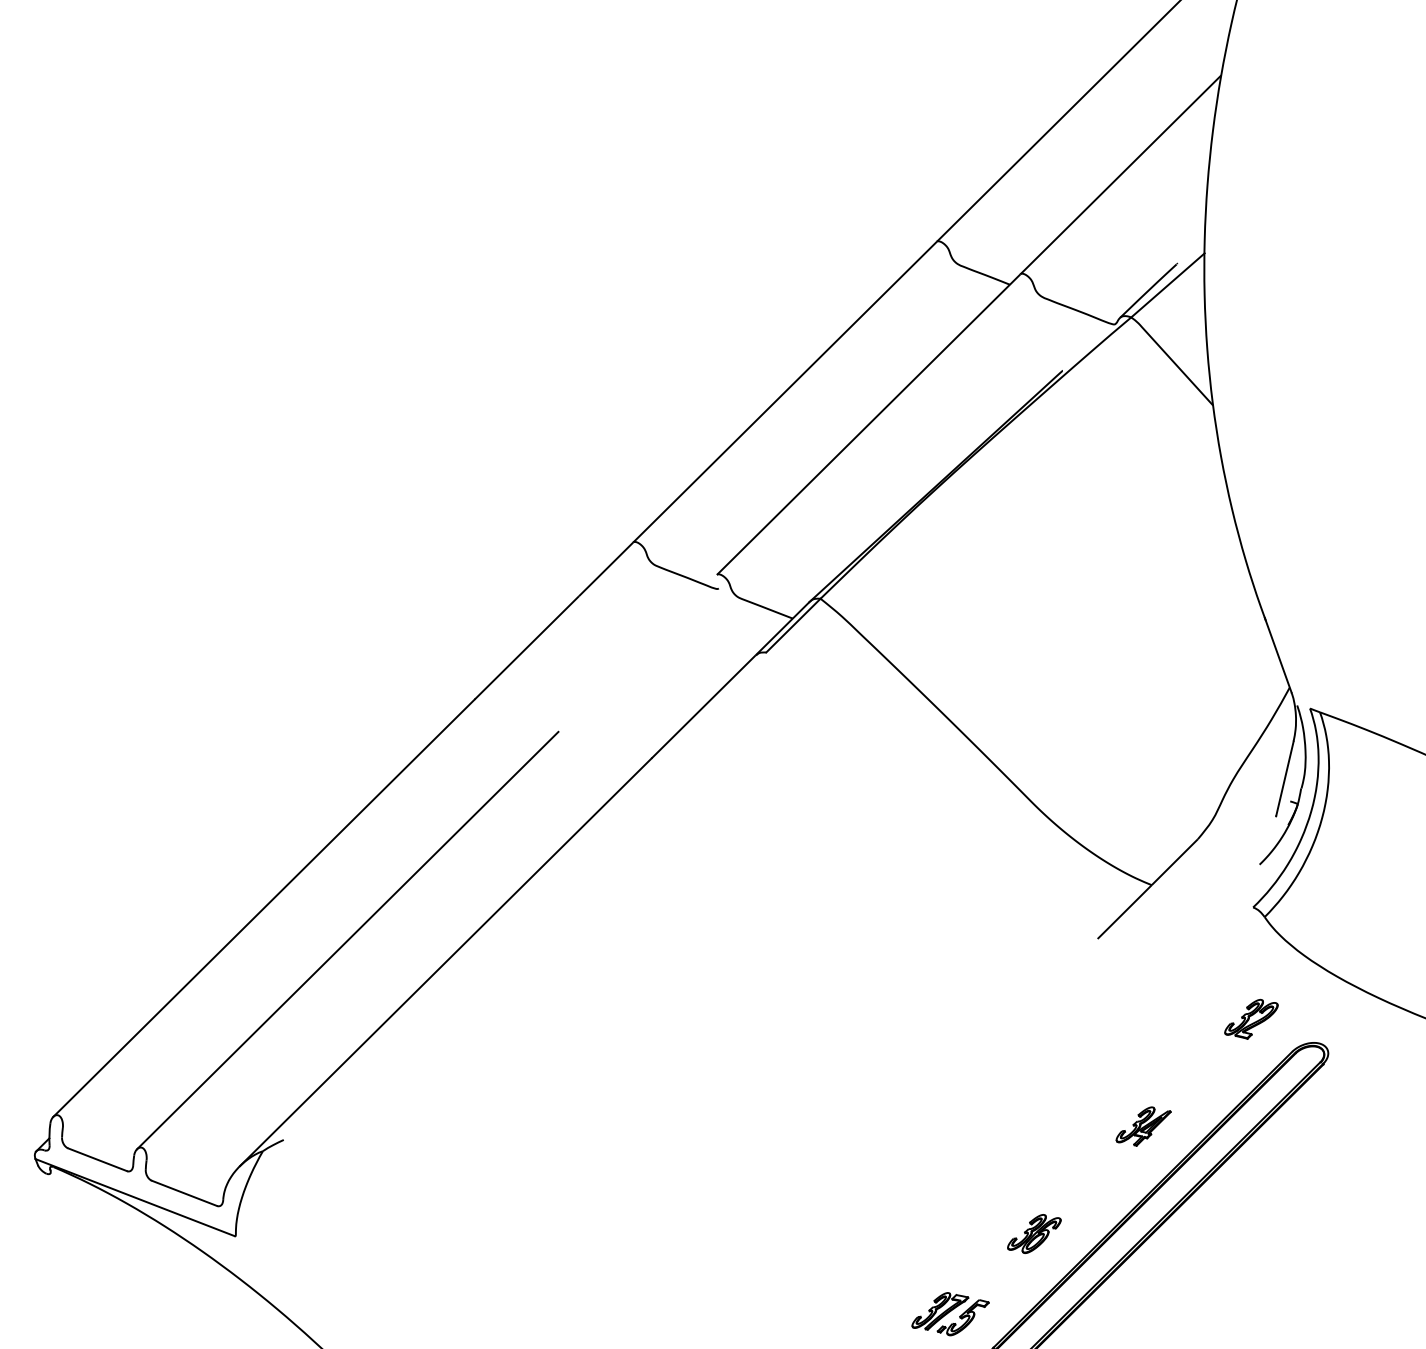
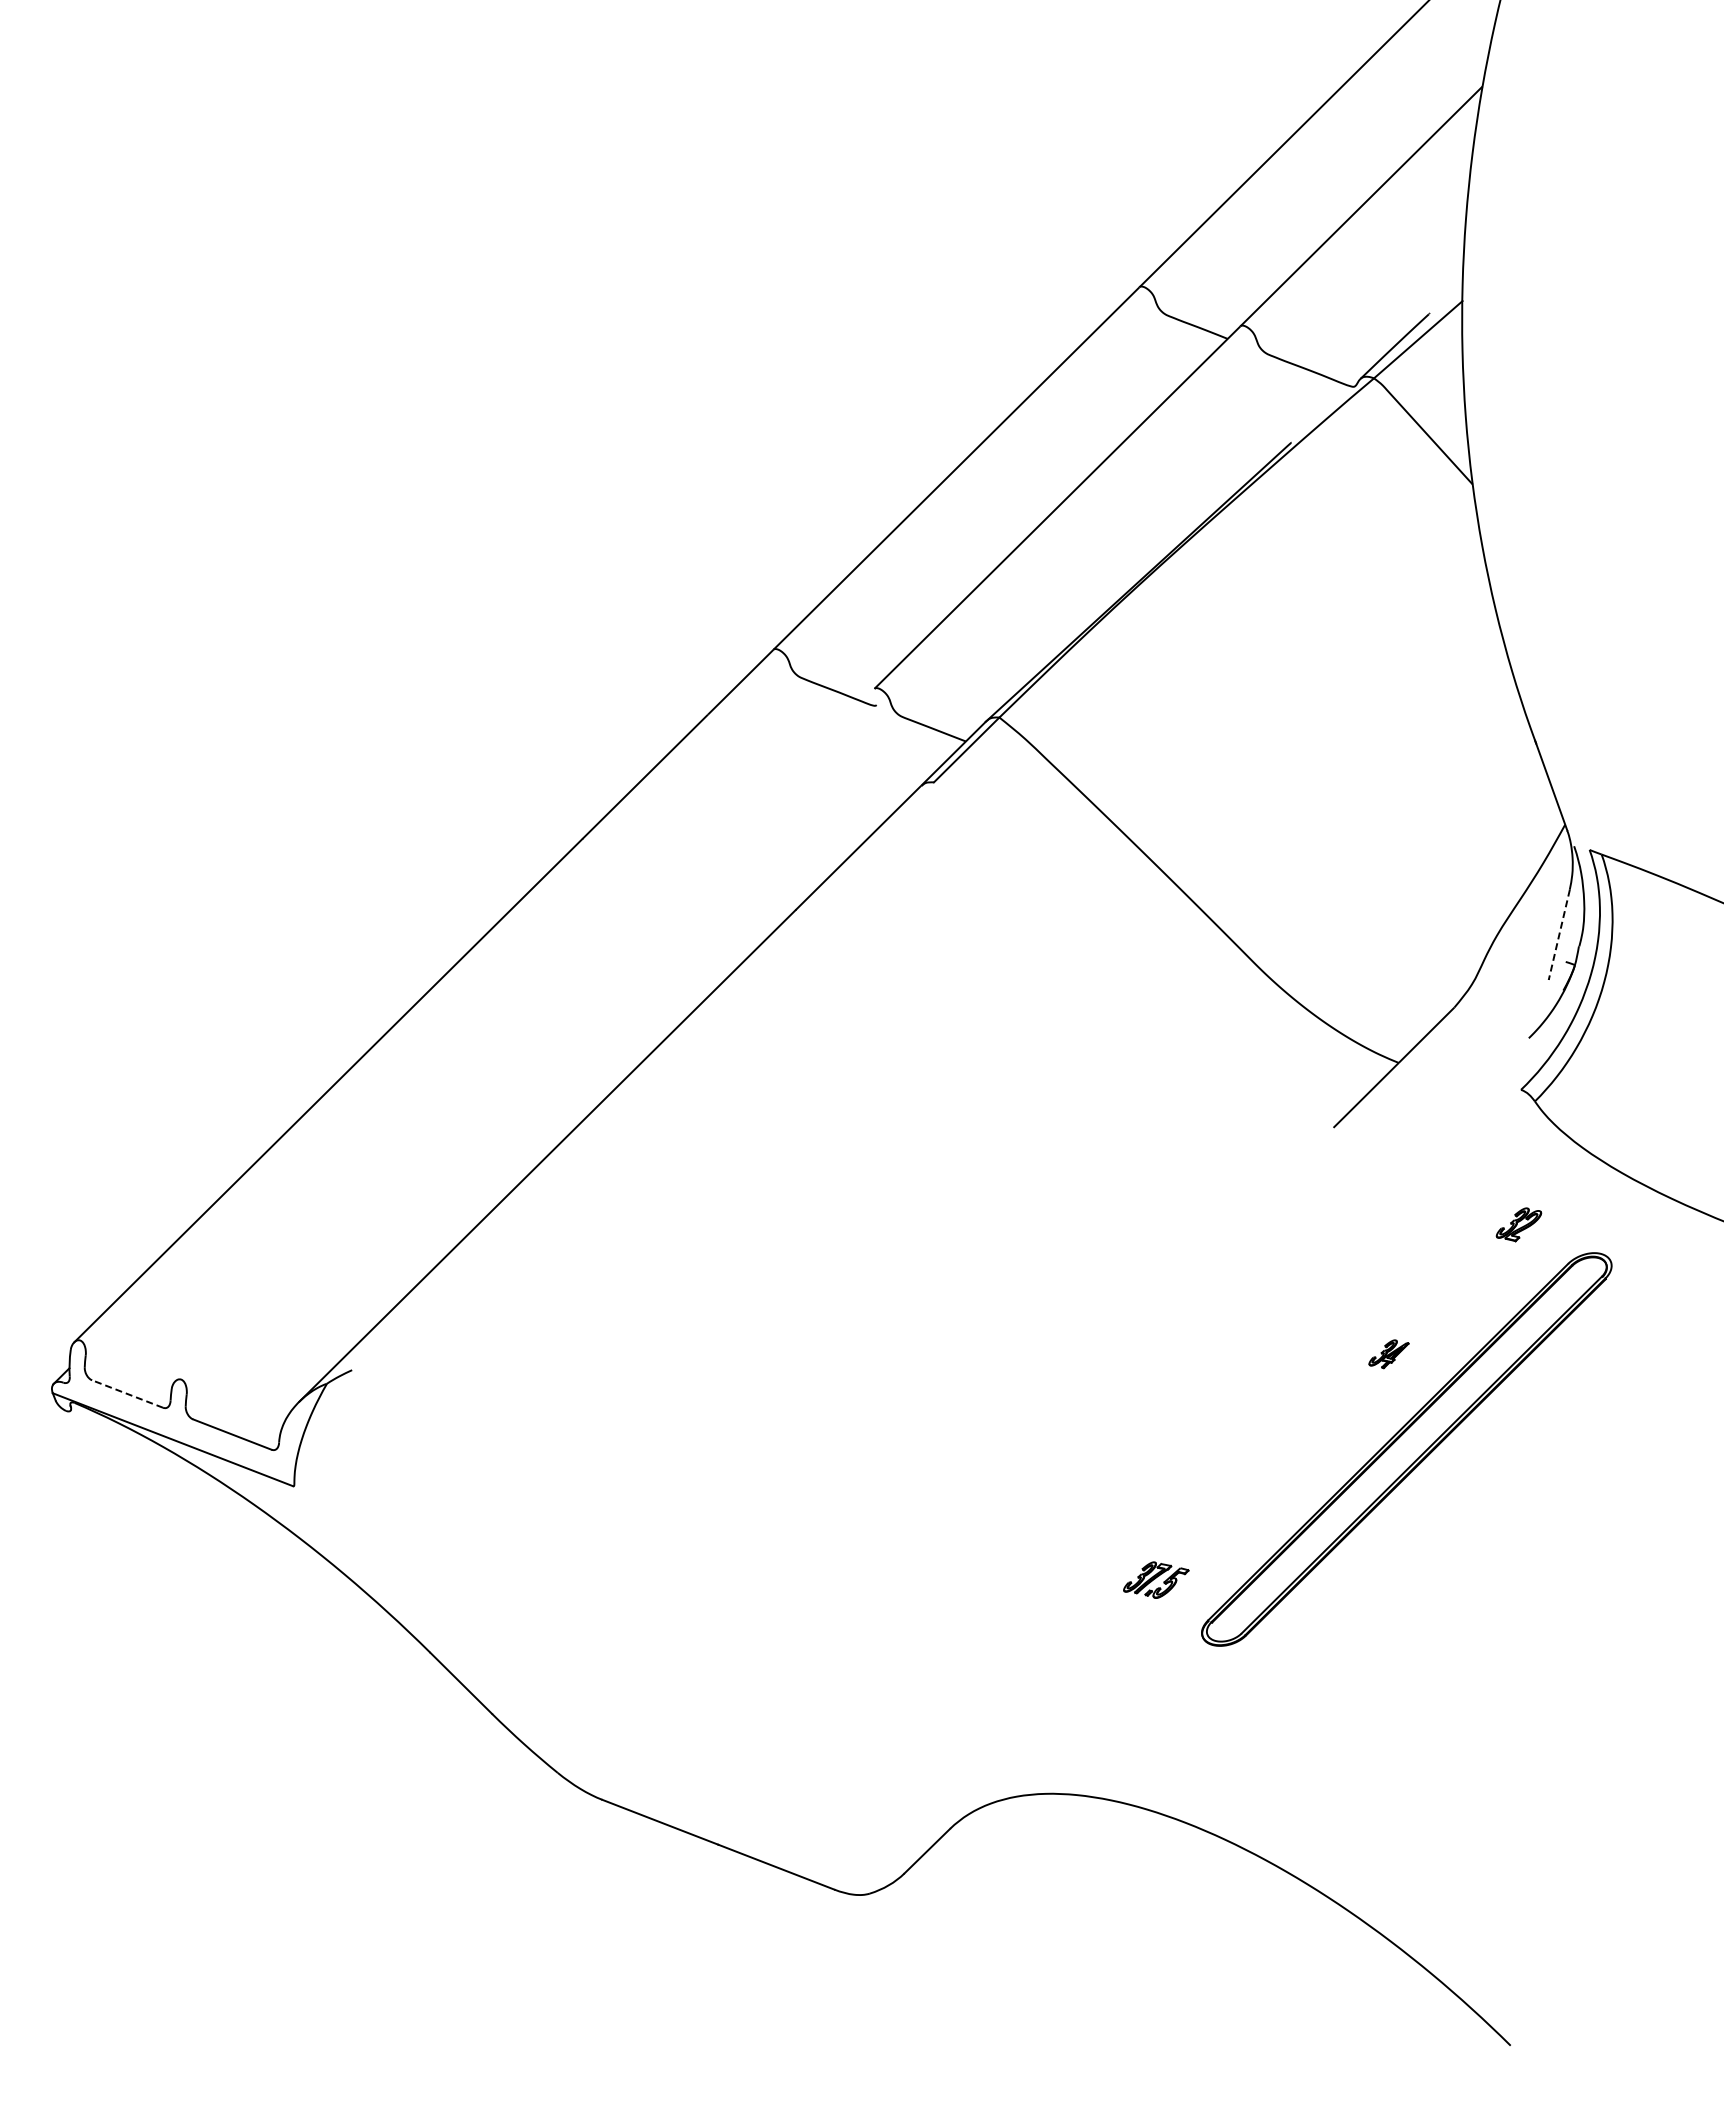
line: (1285, 779) -> (1559, 935), solid -> dashed
line: (347, 940) -> (429, 1129), removed
part: (1251, 1019) -> (1518, 1224), size x0.7
part: (1143, 1126) -> (1388, 1354), size x0.6
line: (97, 1159) -> (127, 1393), solid -> dashed
part: (1033, 1233) -> (1256, 1483), removed
part: (950, 1313) -> (1156, 1579), size x0.7

